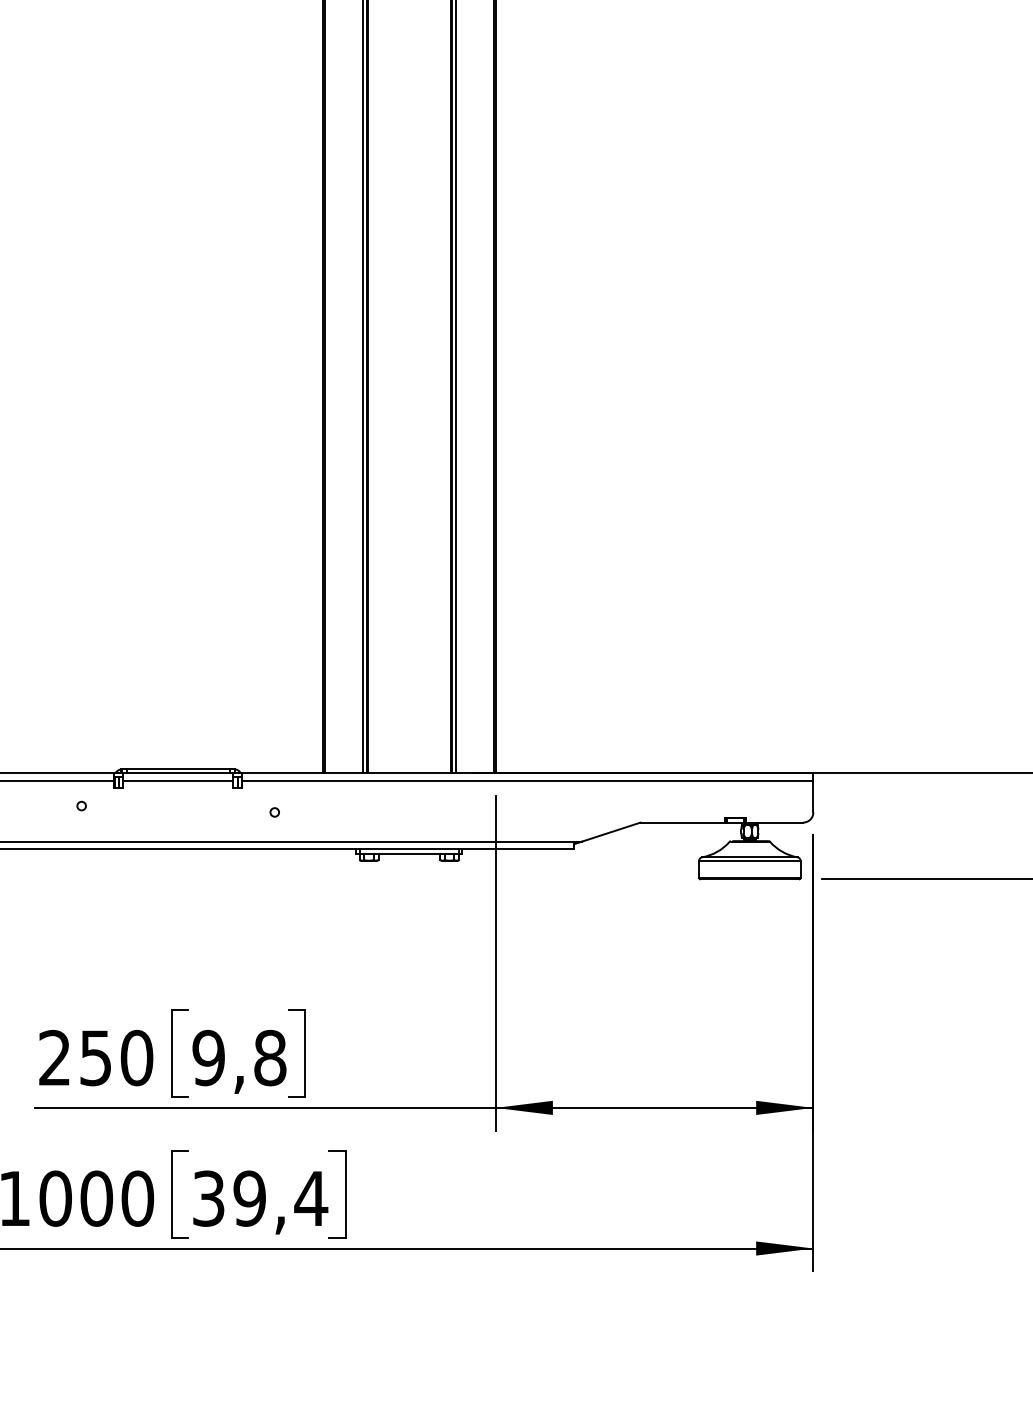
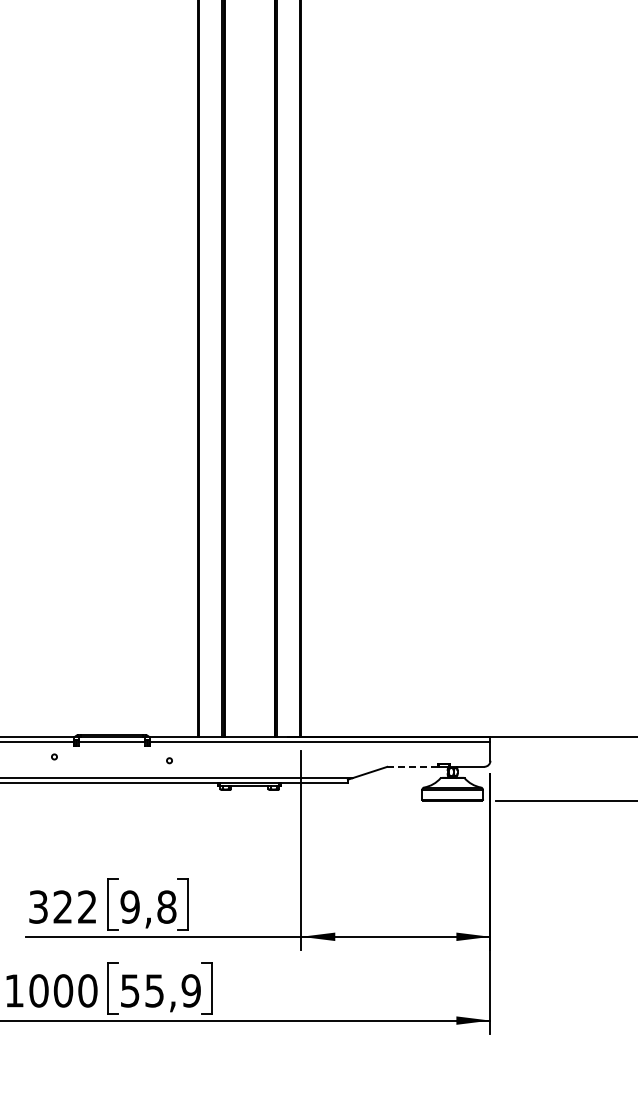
line: (682, 822) -> (412, 766), solid -> dashed
text: (96, 1057) -> (63, 906), 250 -> 322
text: (261, 1197) -> (161, 990), 39,4 -> 55,9

